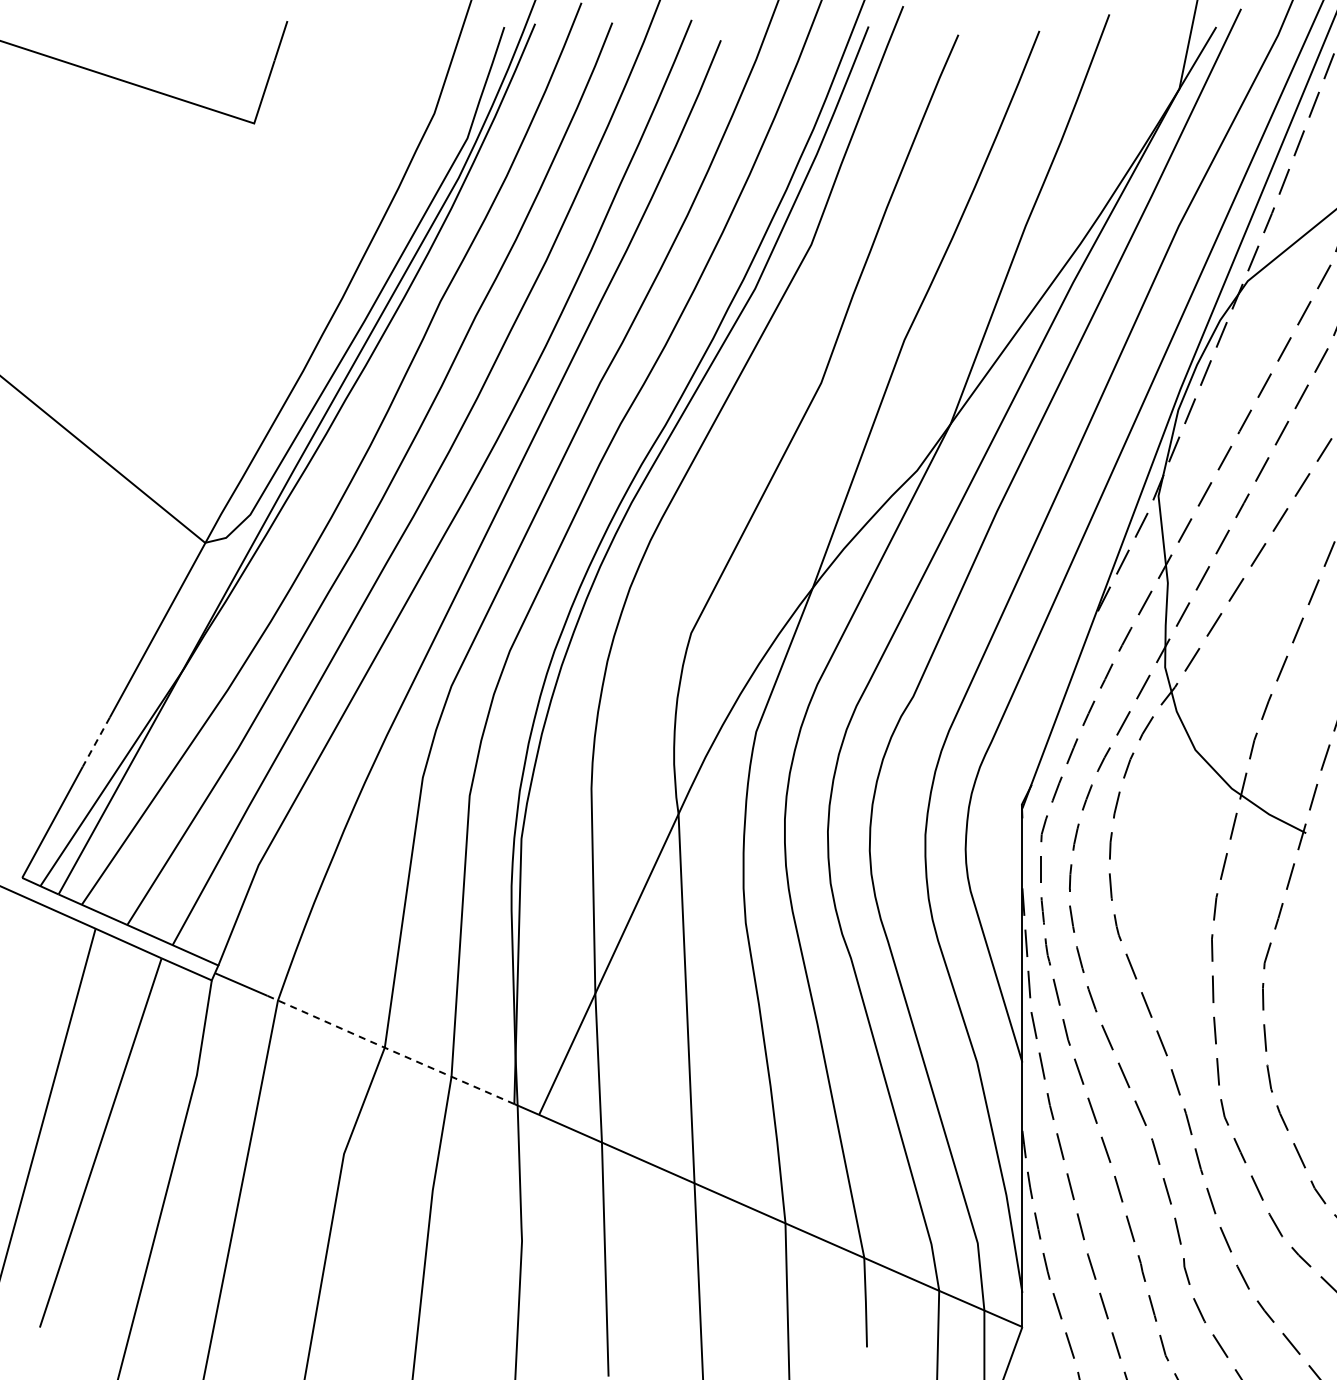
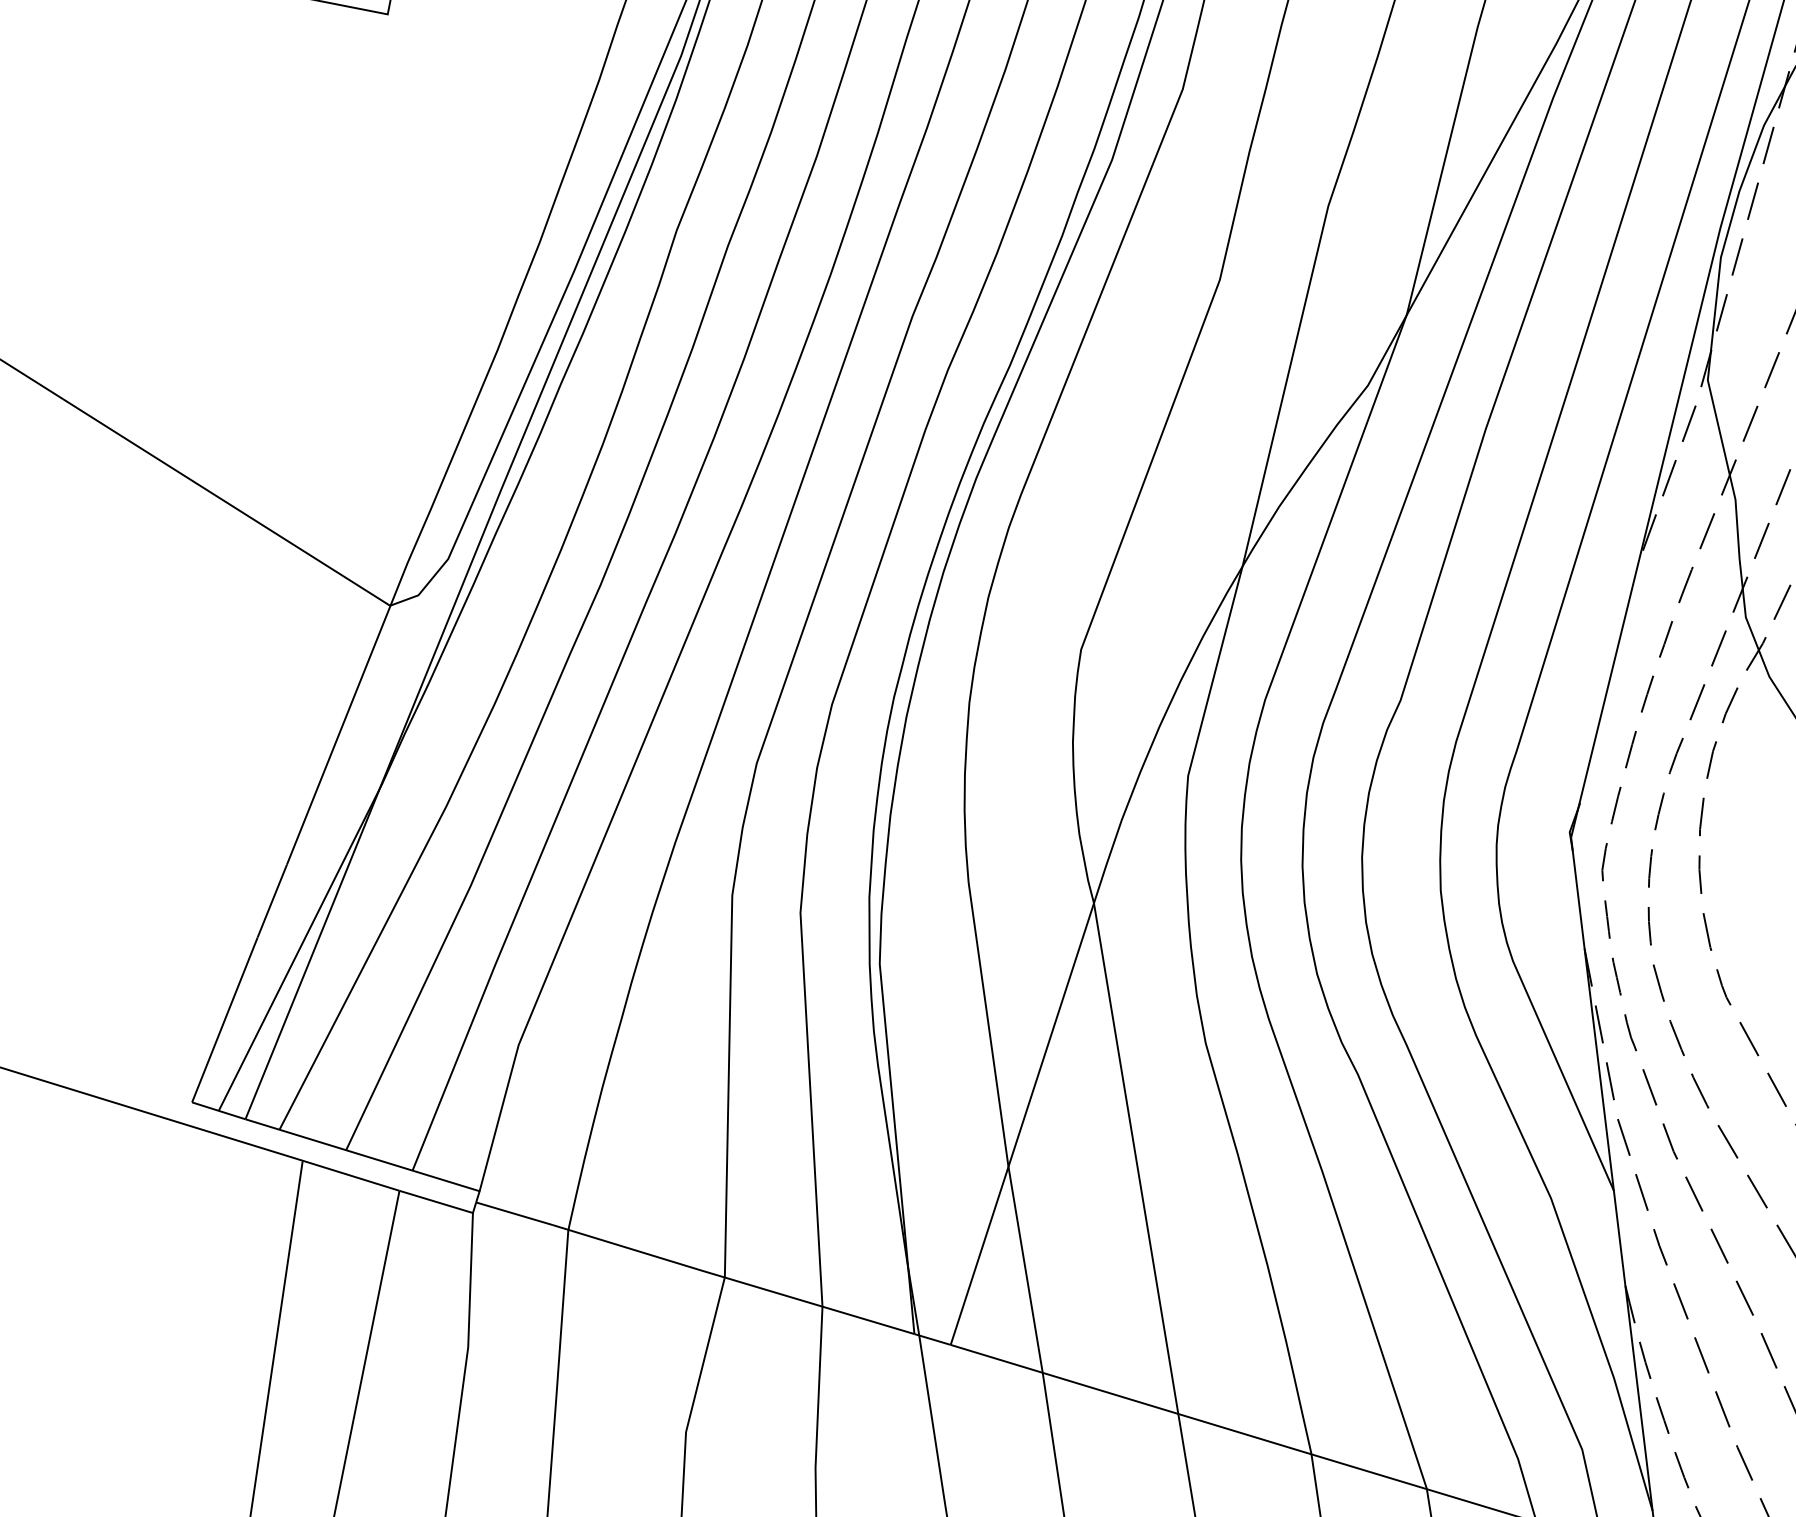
line: (96, 742) -> (272, 901), dashed -> solid
line: (390, 1050) -> (733, 1280), dashed -> solid

